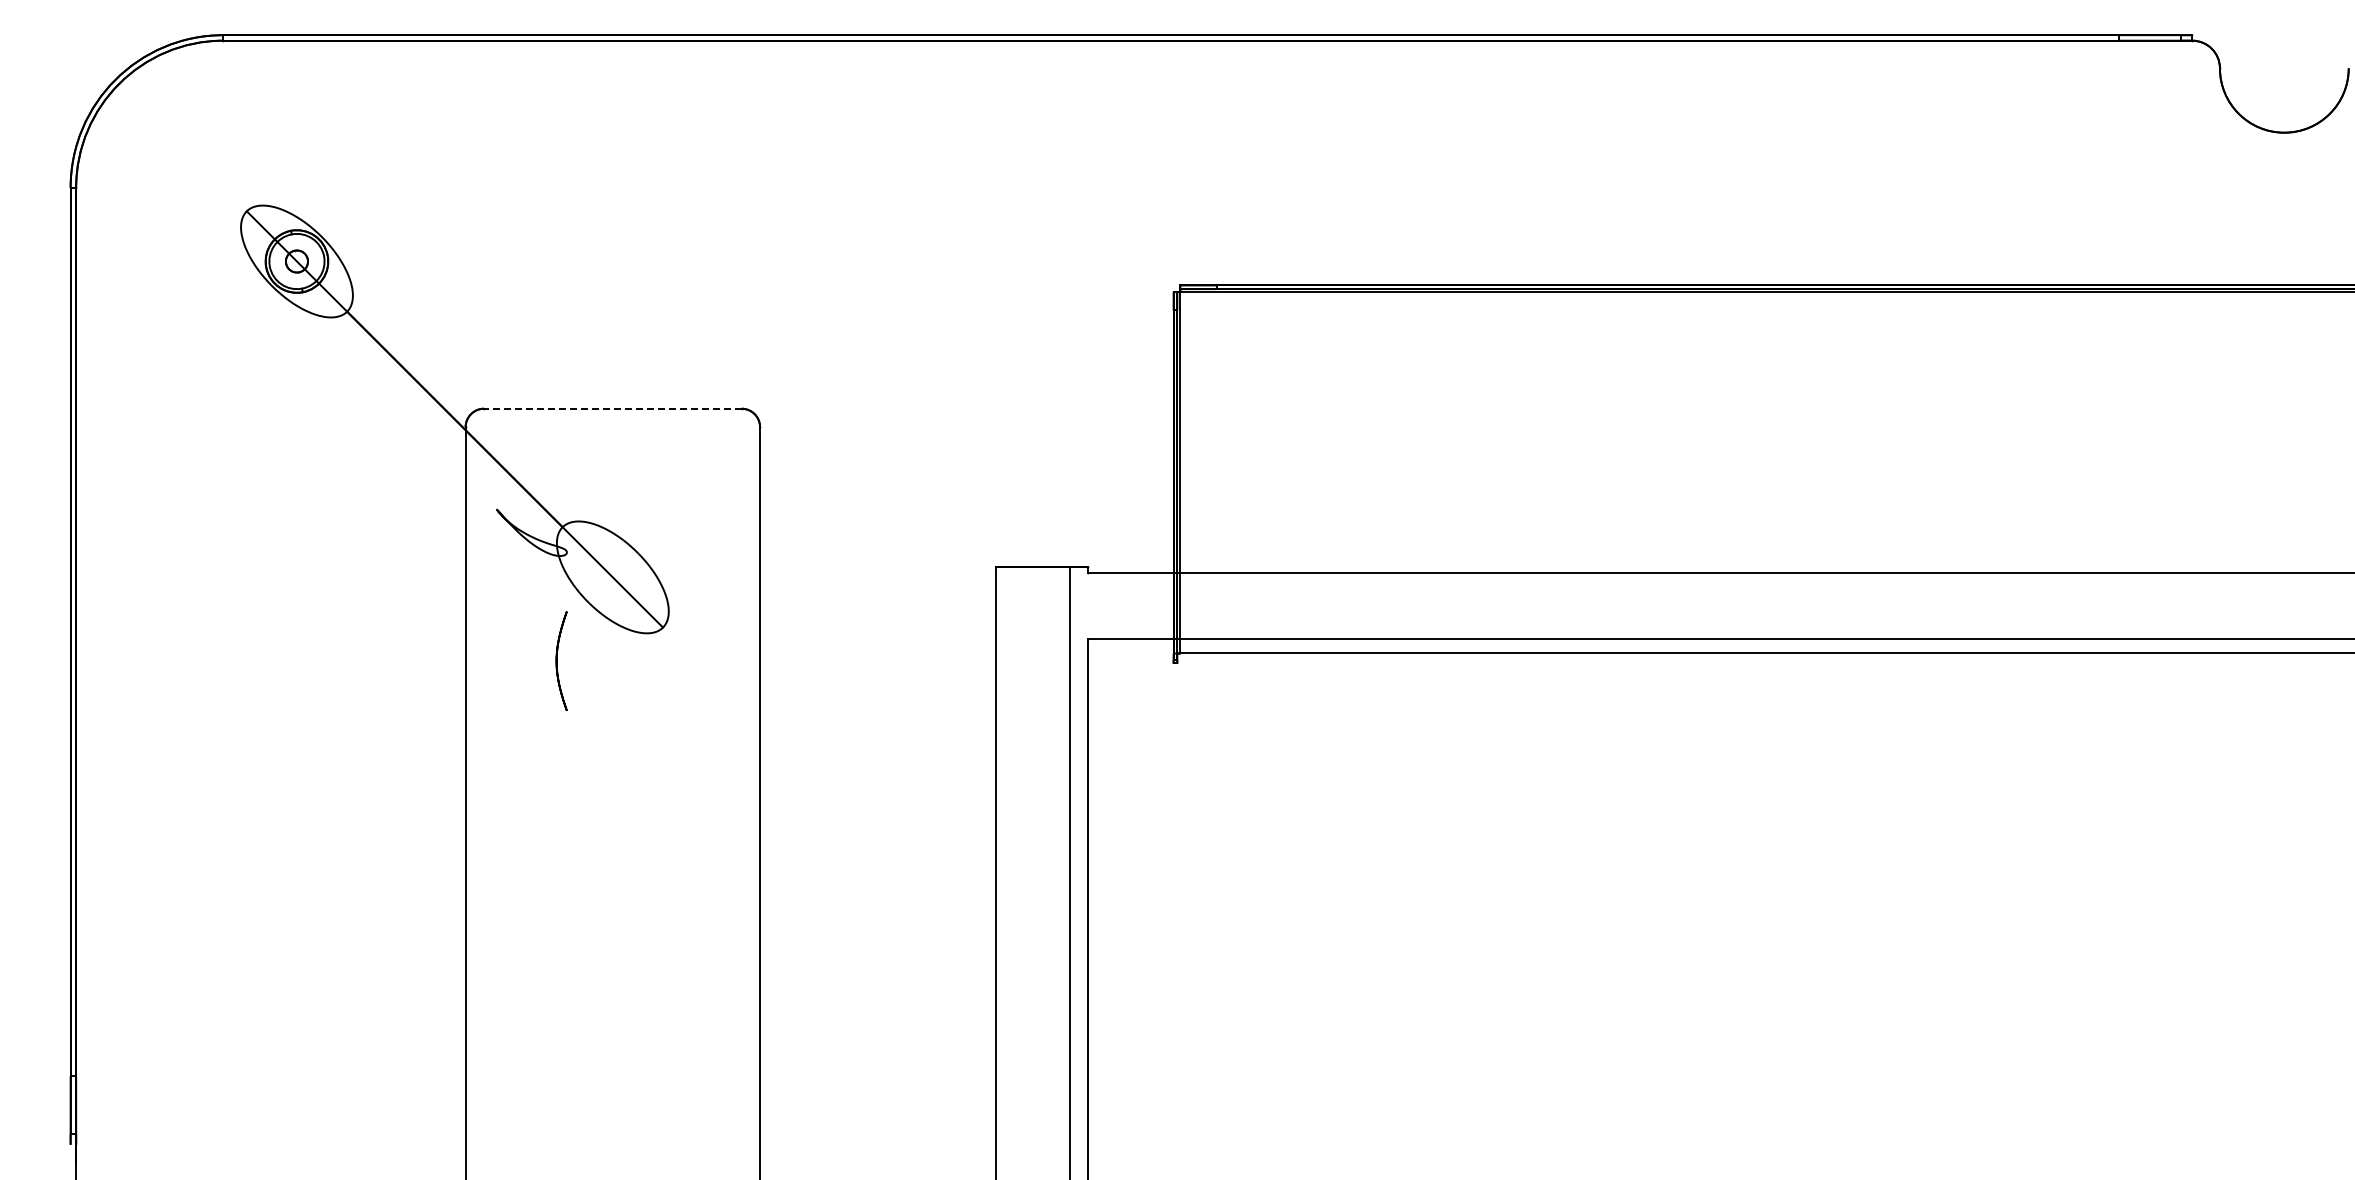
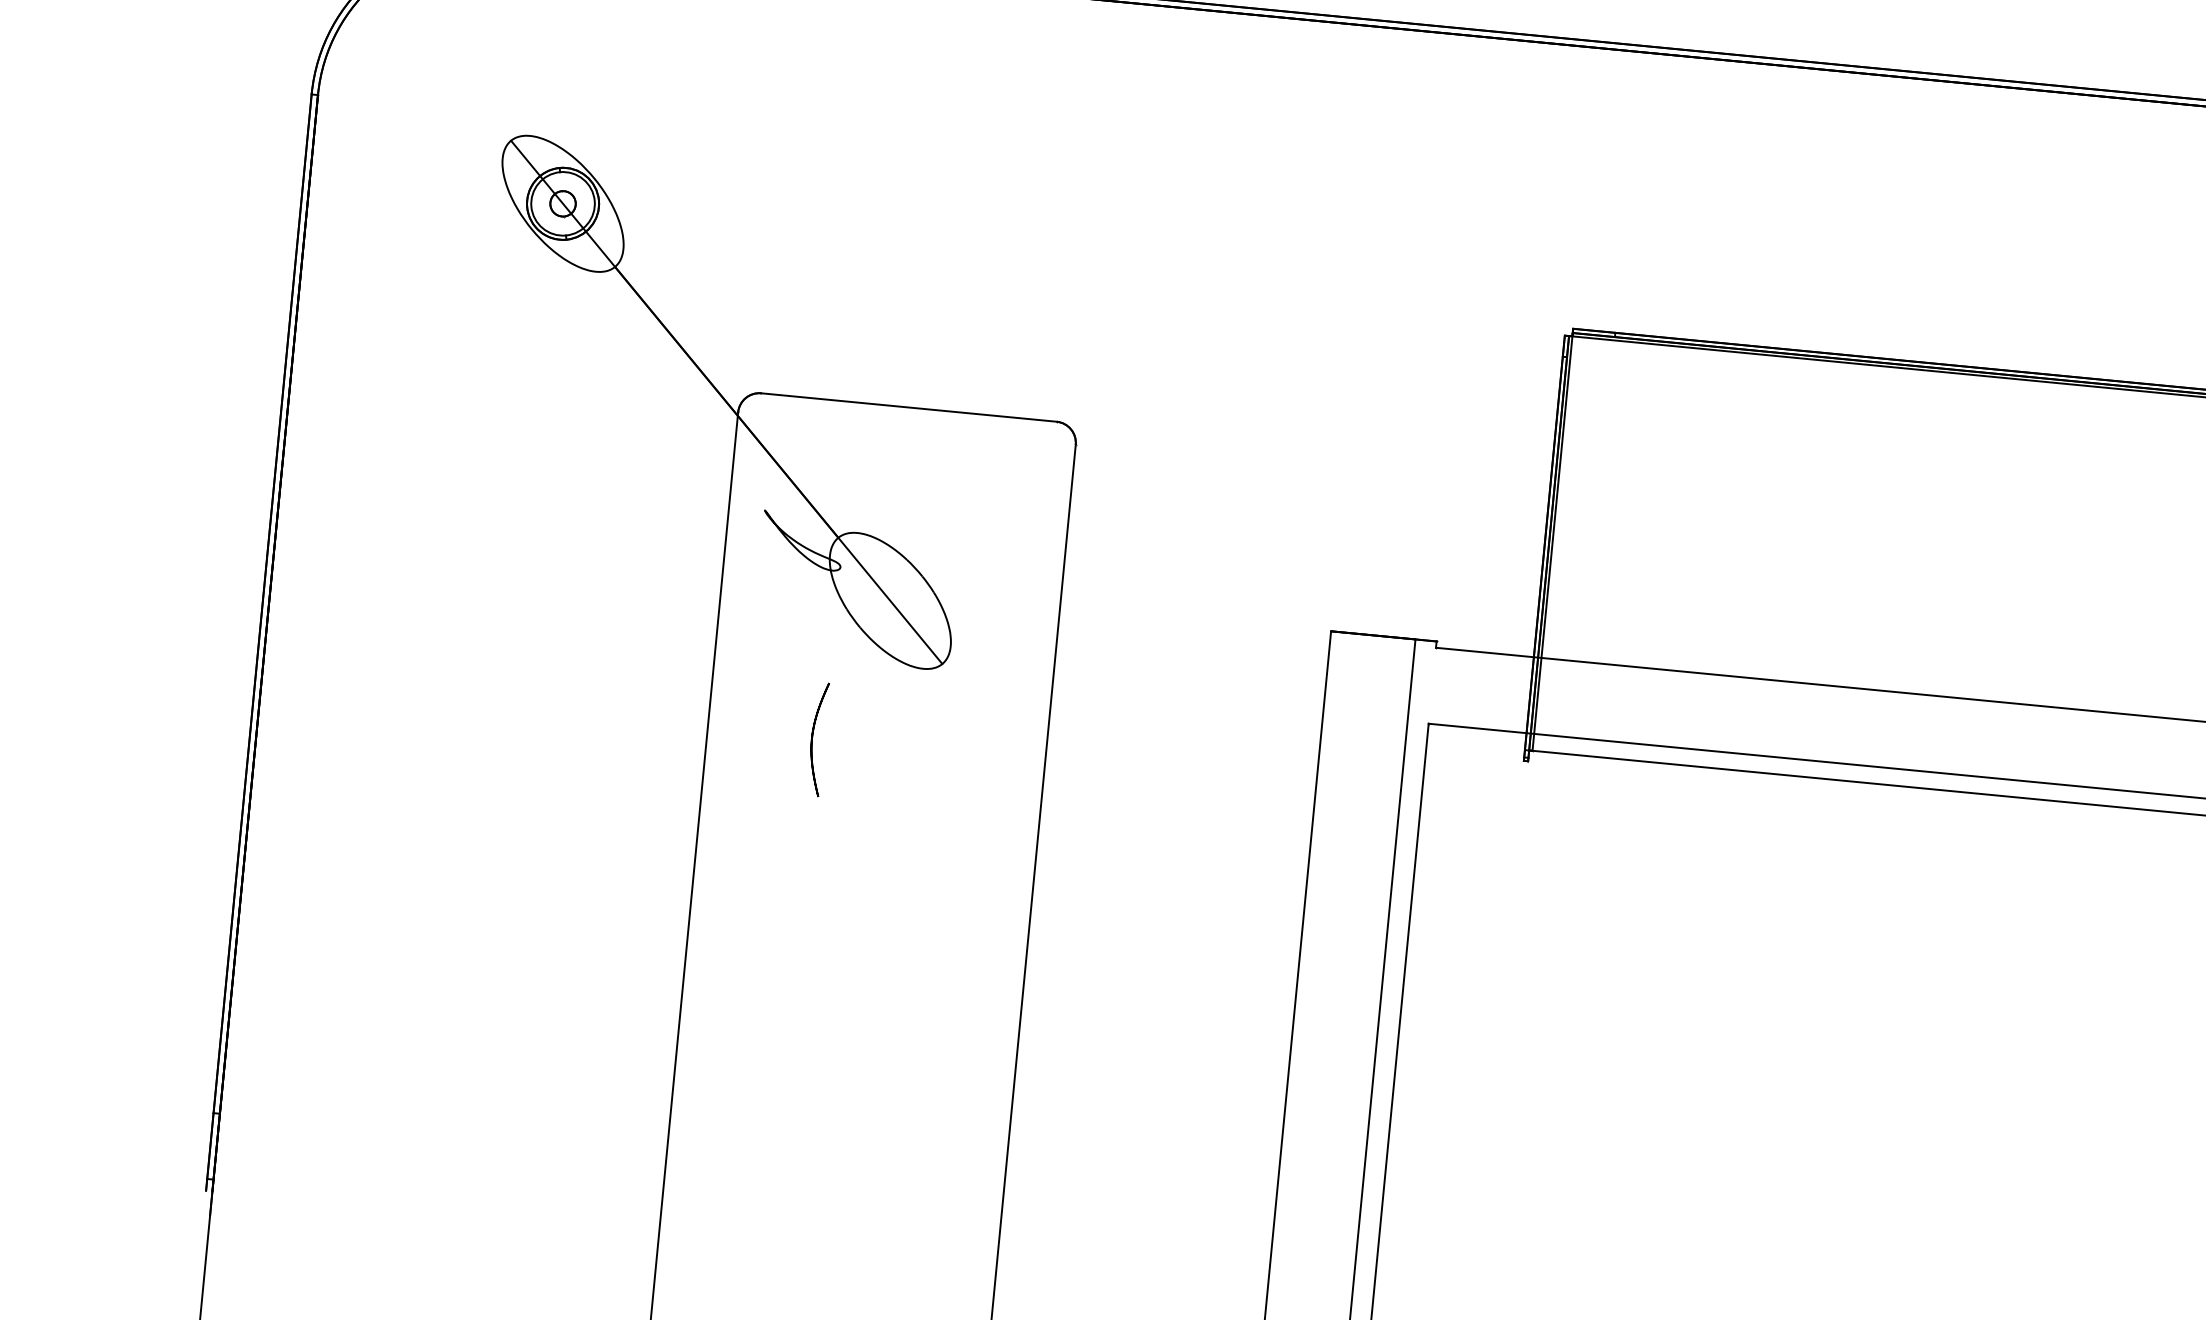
line: (612, 408) -> (908, 407), dashed -> solid
part: (561, 660) -> (817, 738), moved

